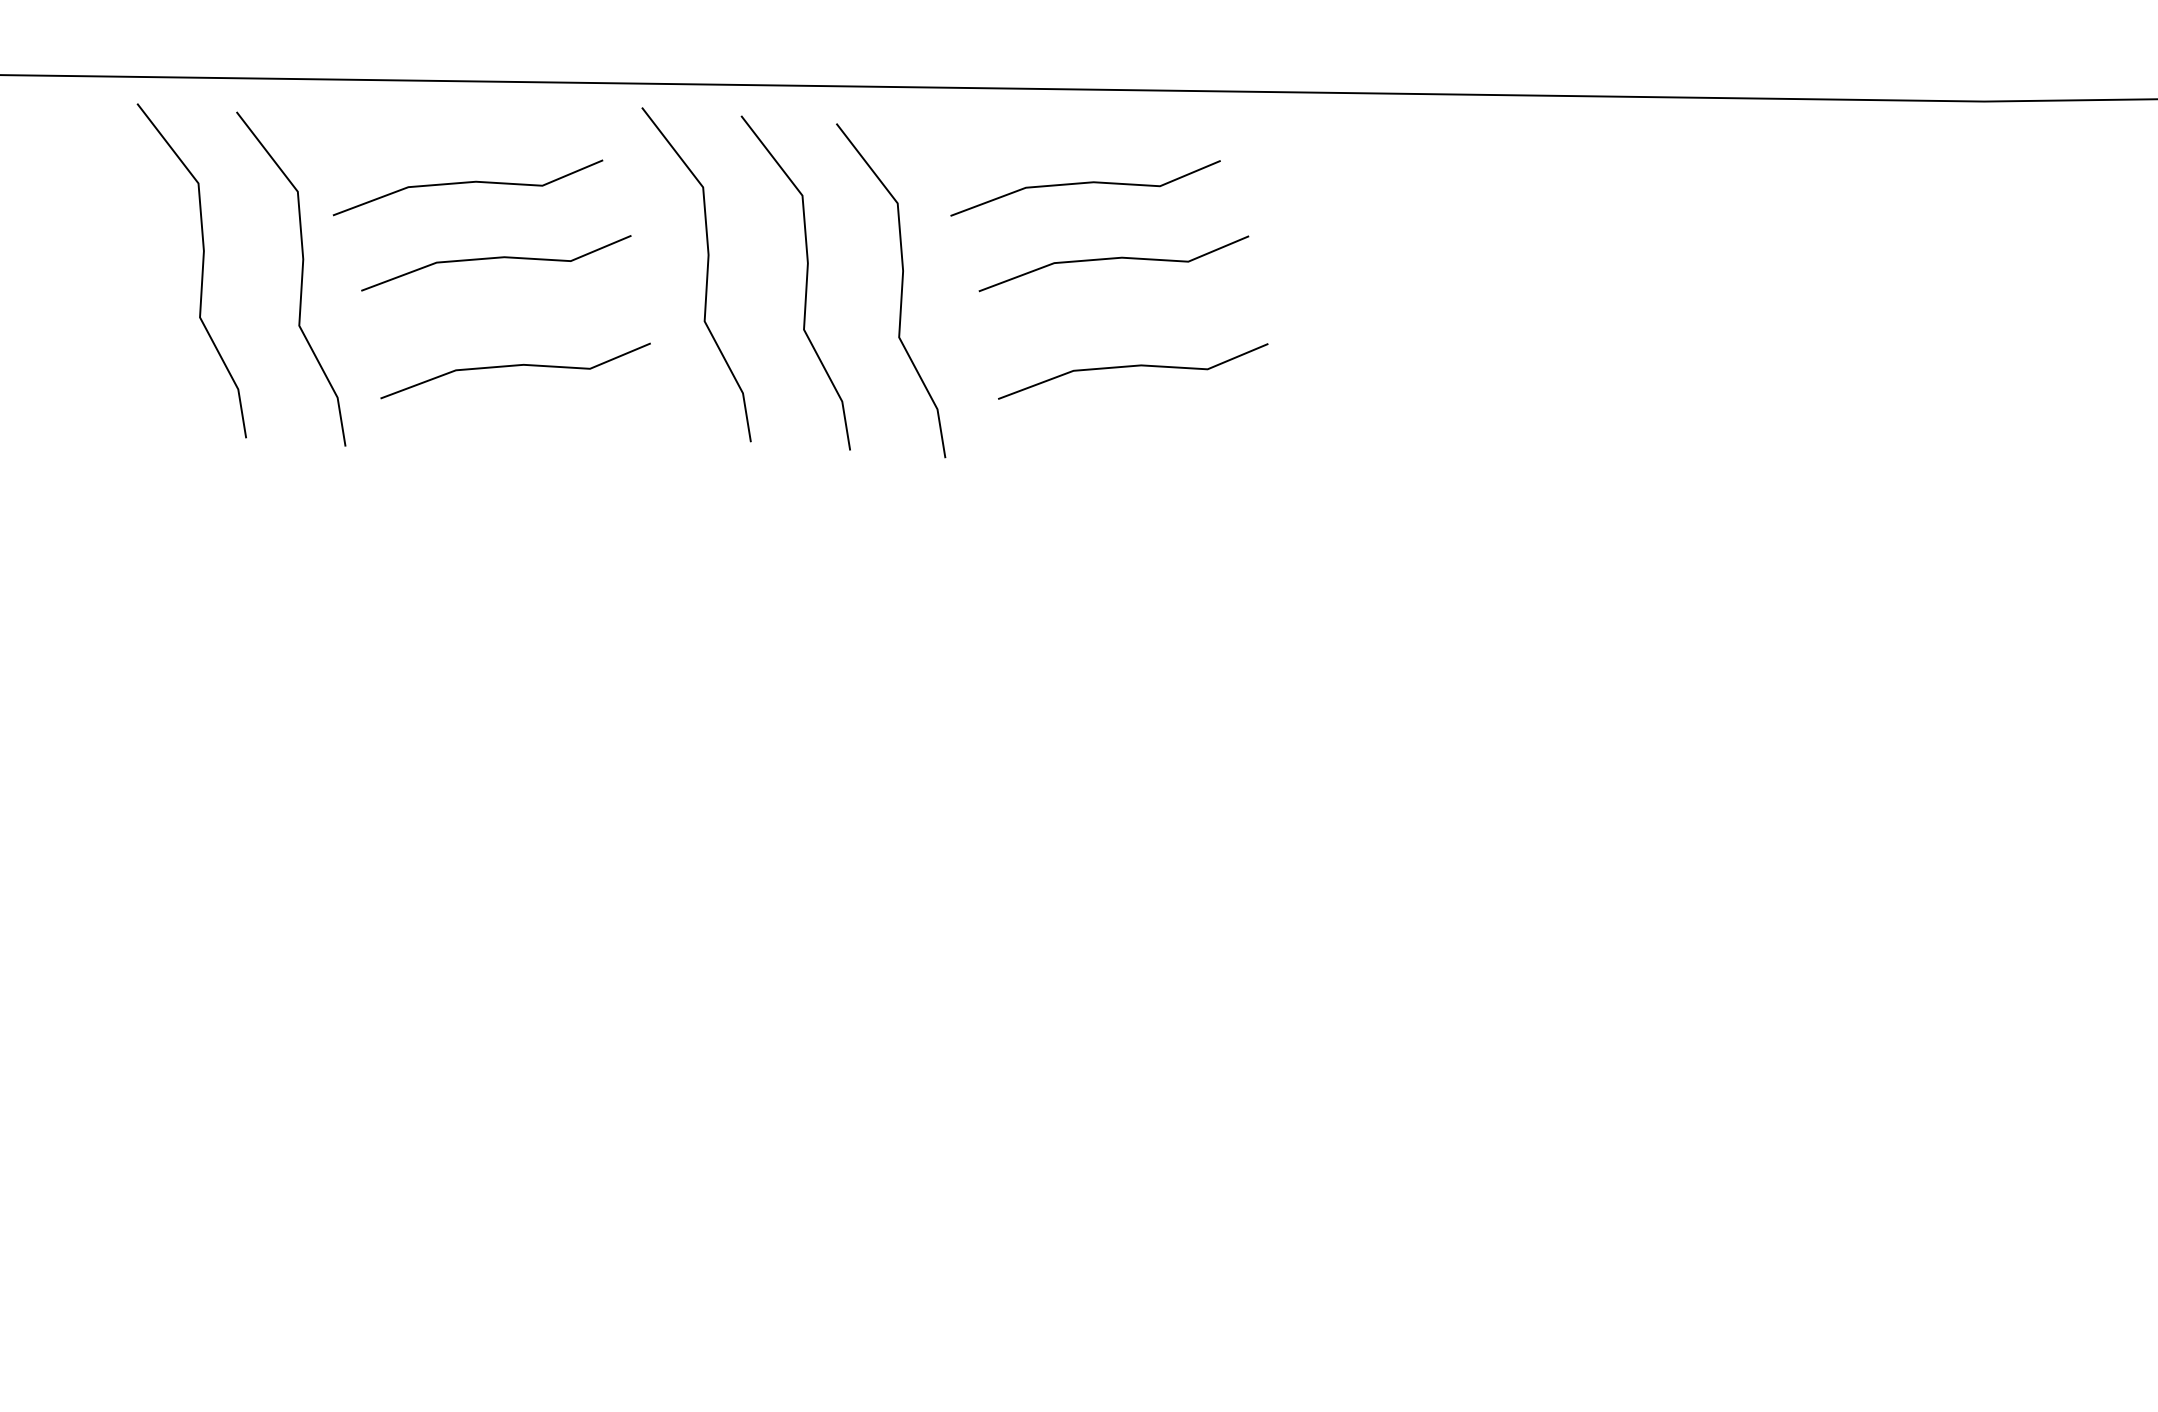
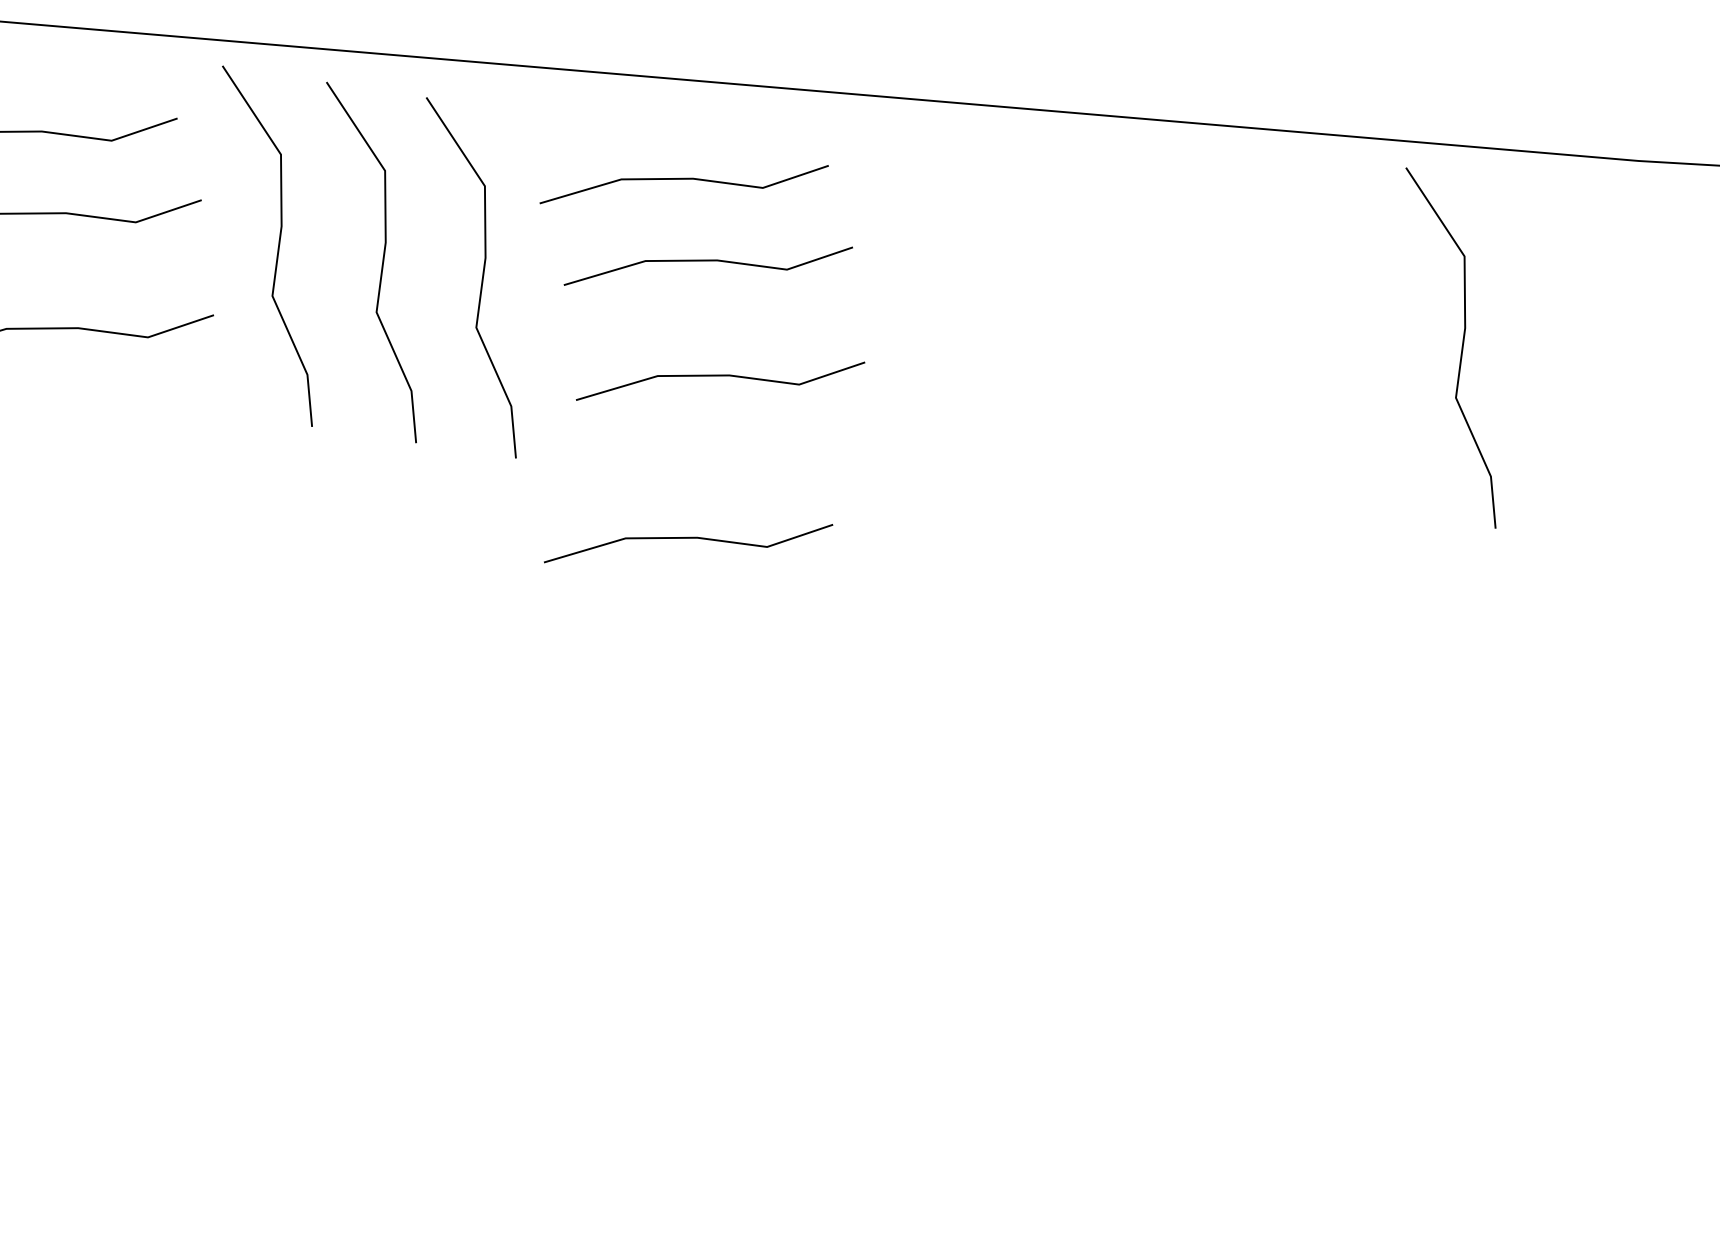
curve: (1829, 293) -> (1460, 351), added
line: (1113, 522) -> (688, 539), added

